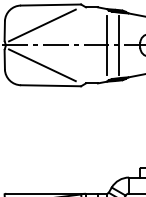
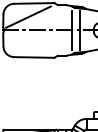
line: (42, 64) -> (28, 43), removed

